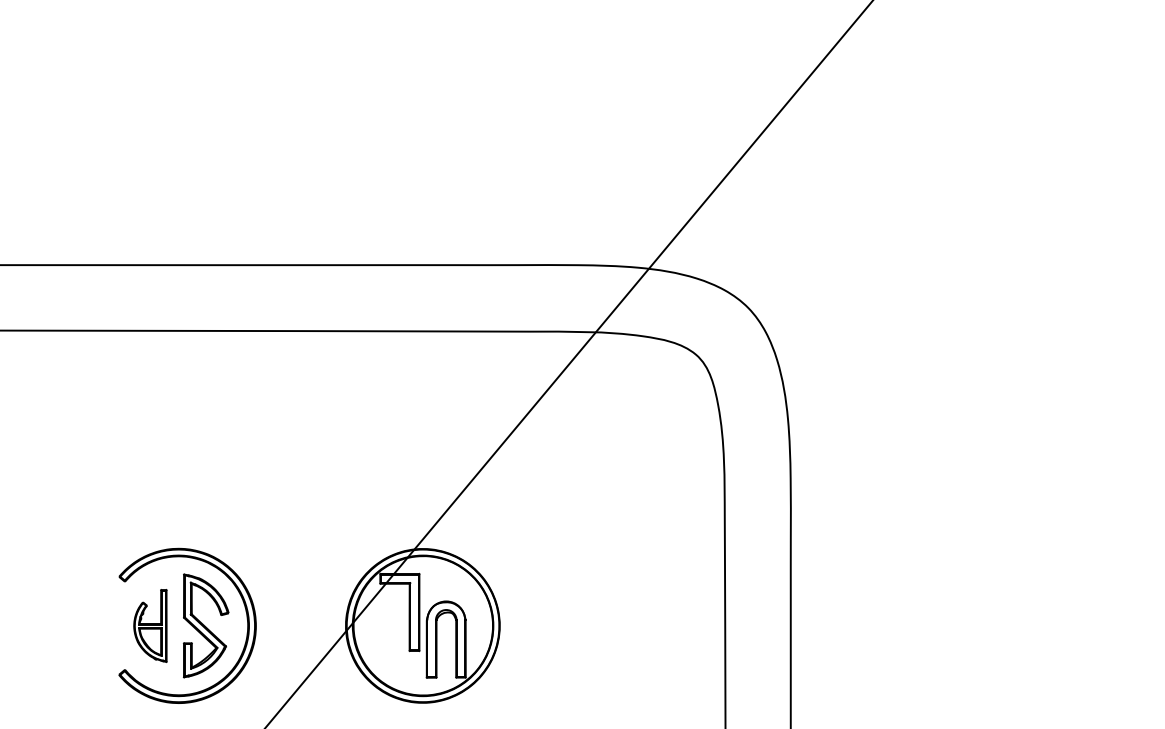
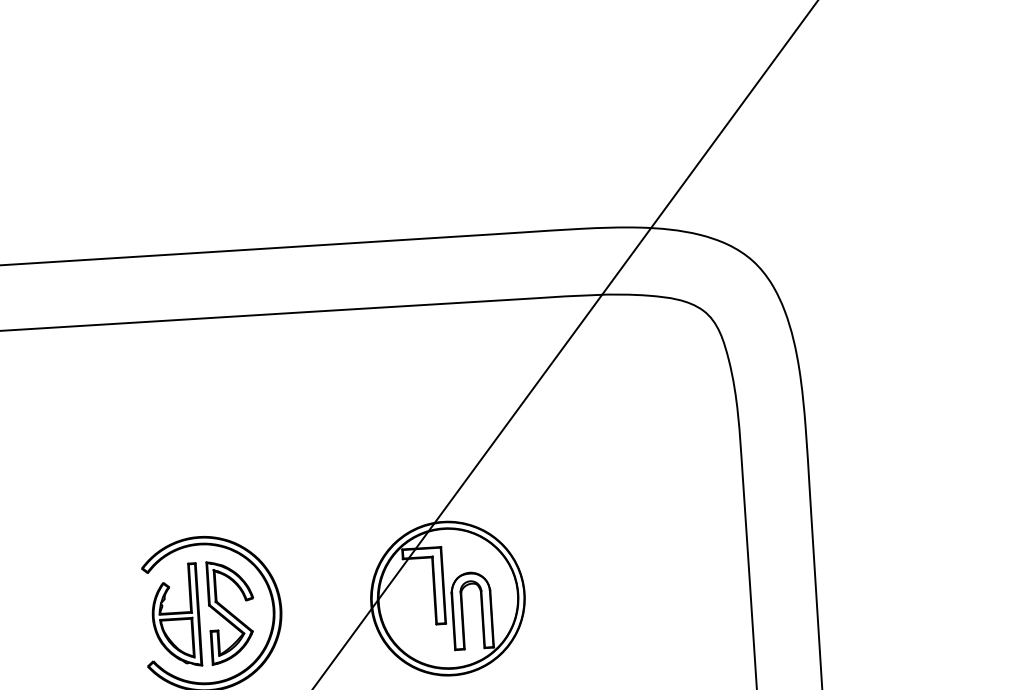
part: (150, 625) -> (176, 615), size x1.43

